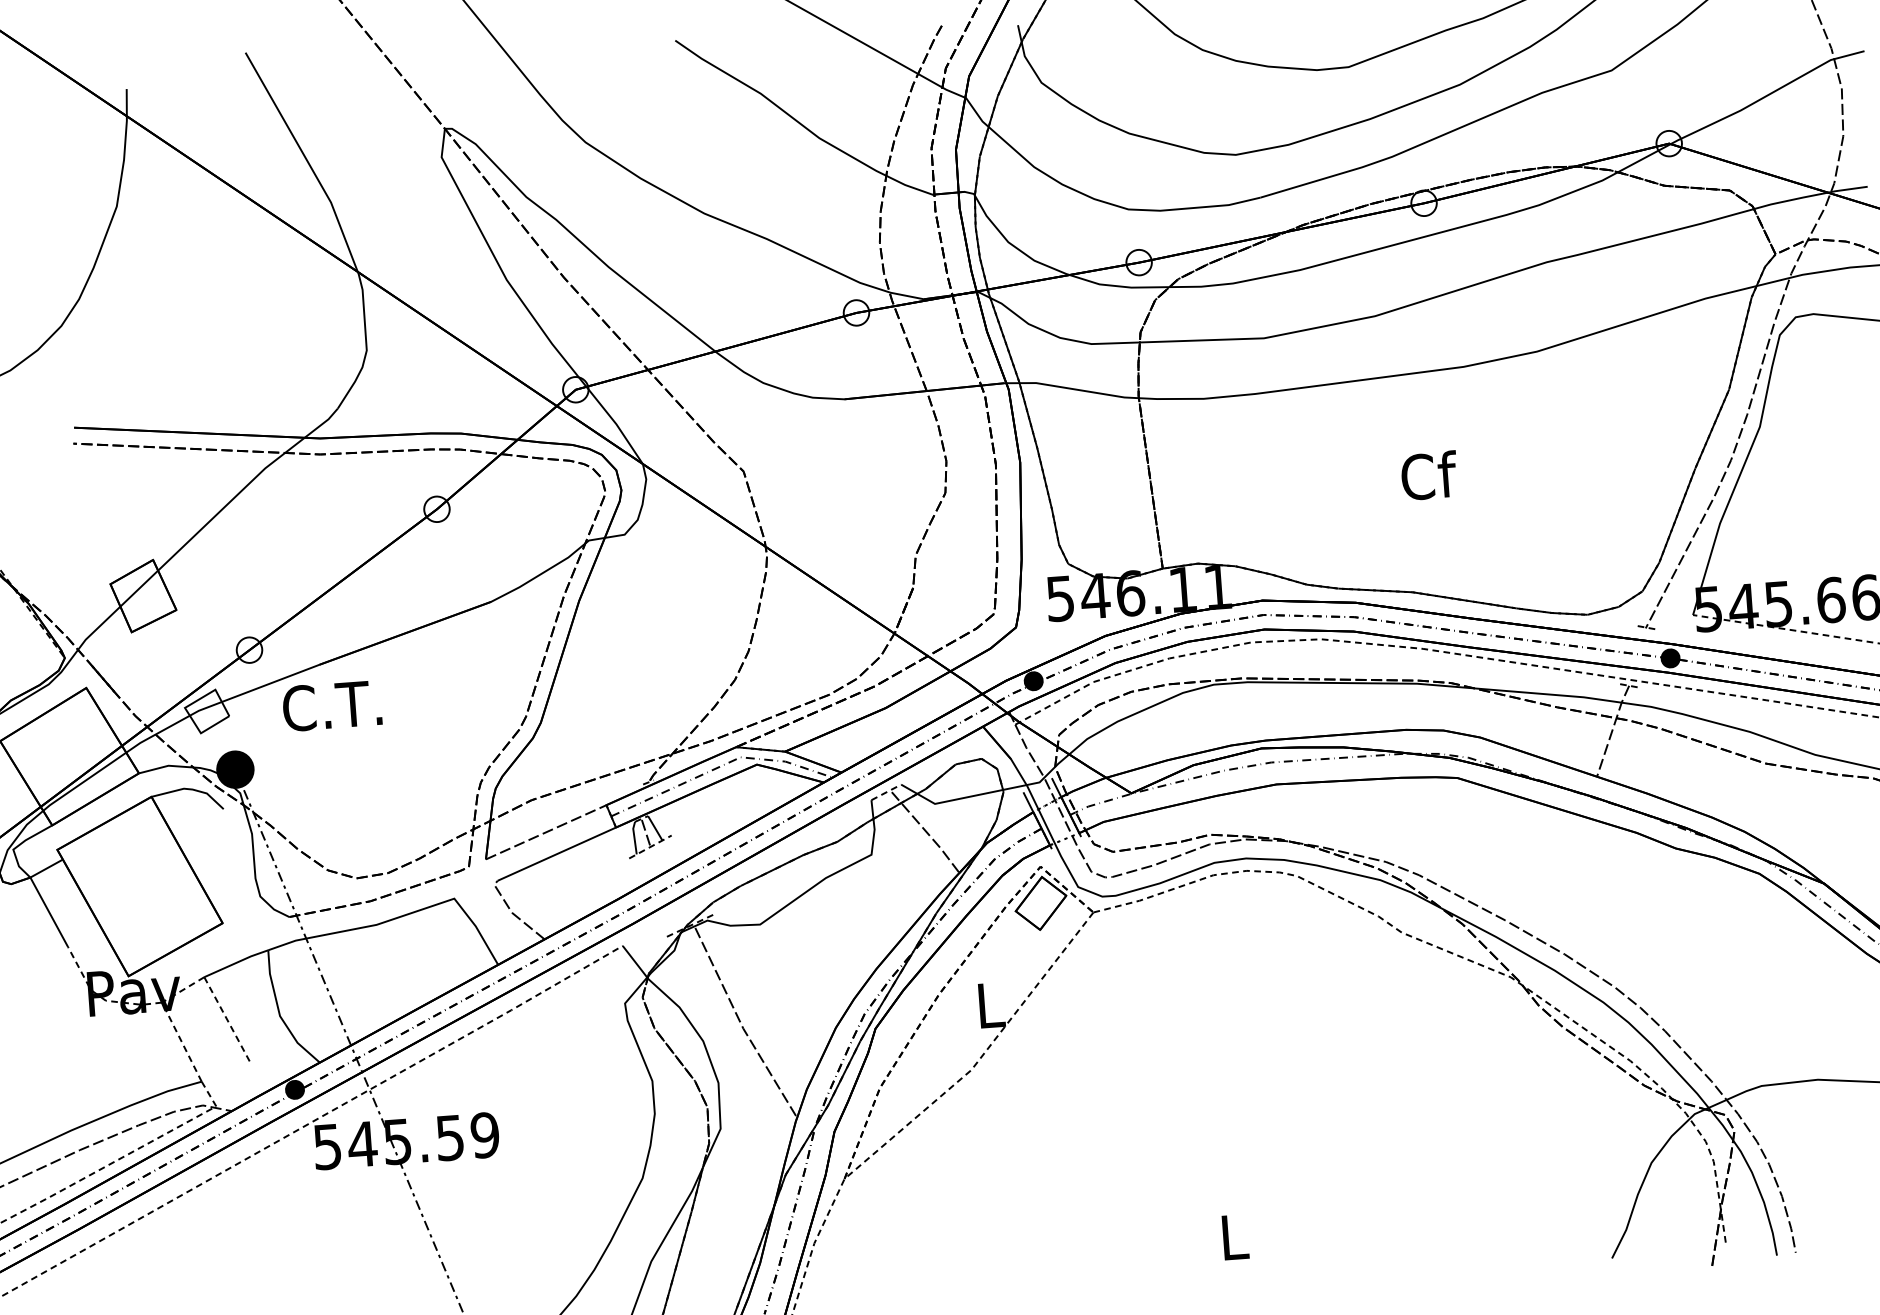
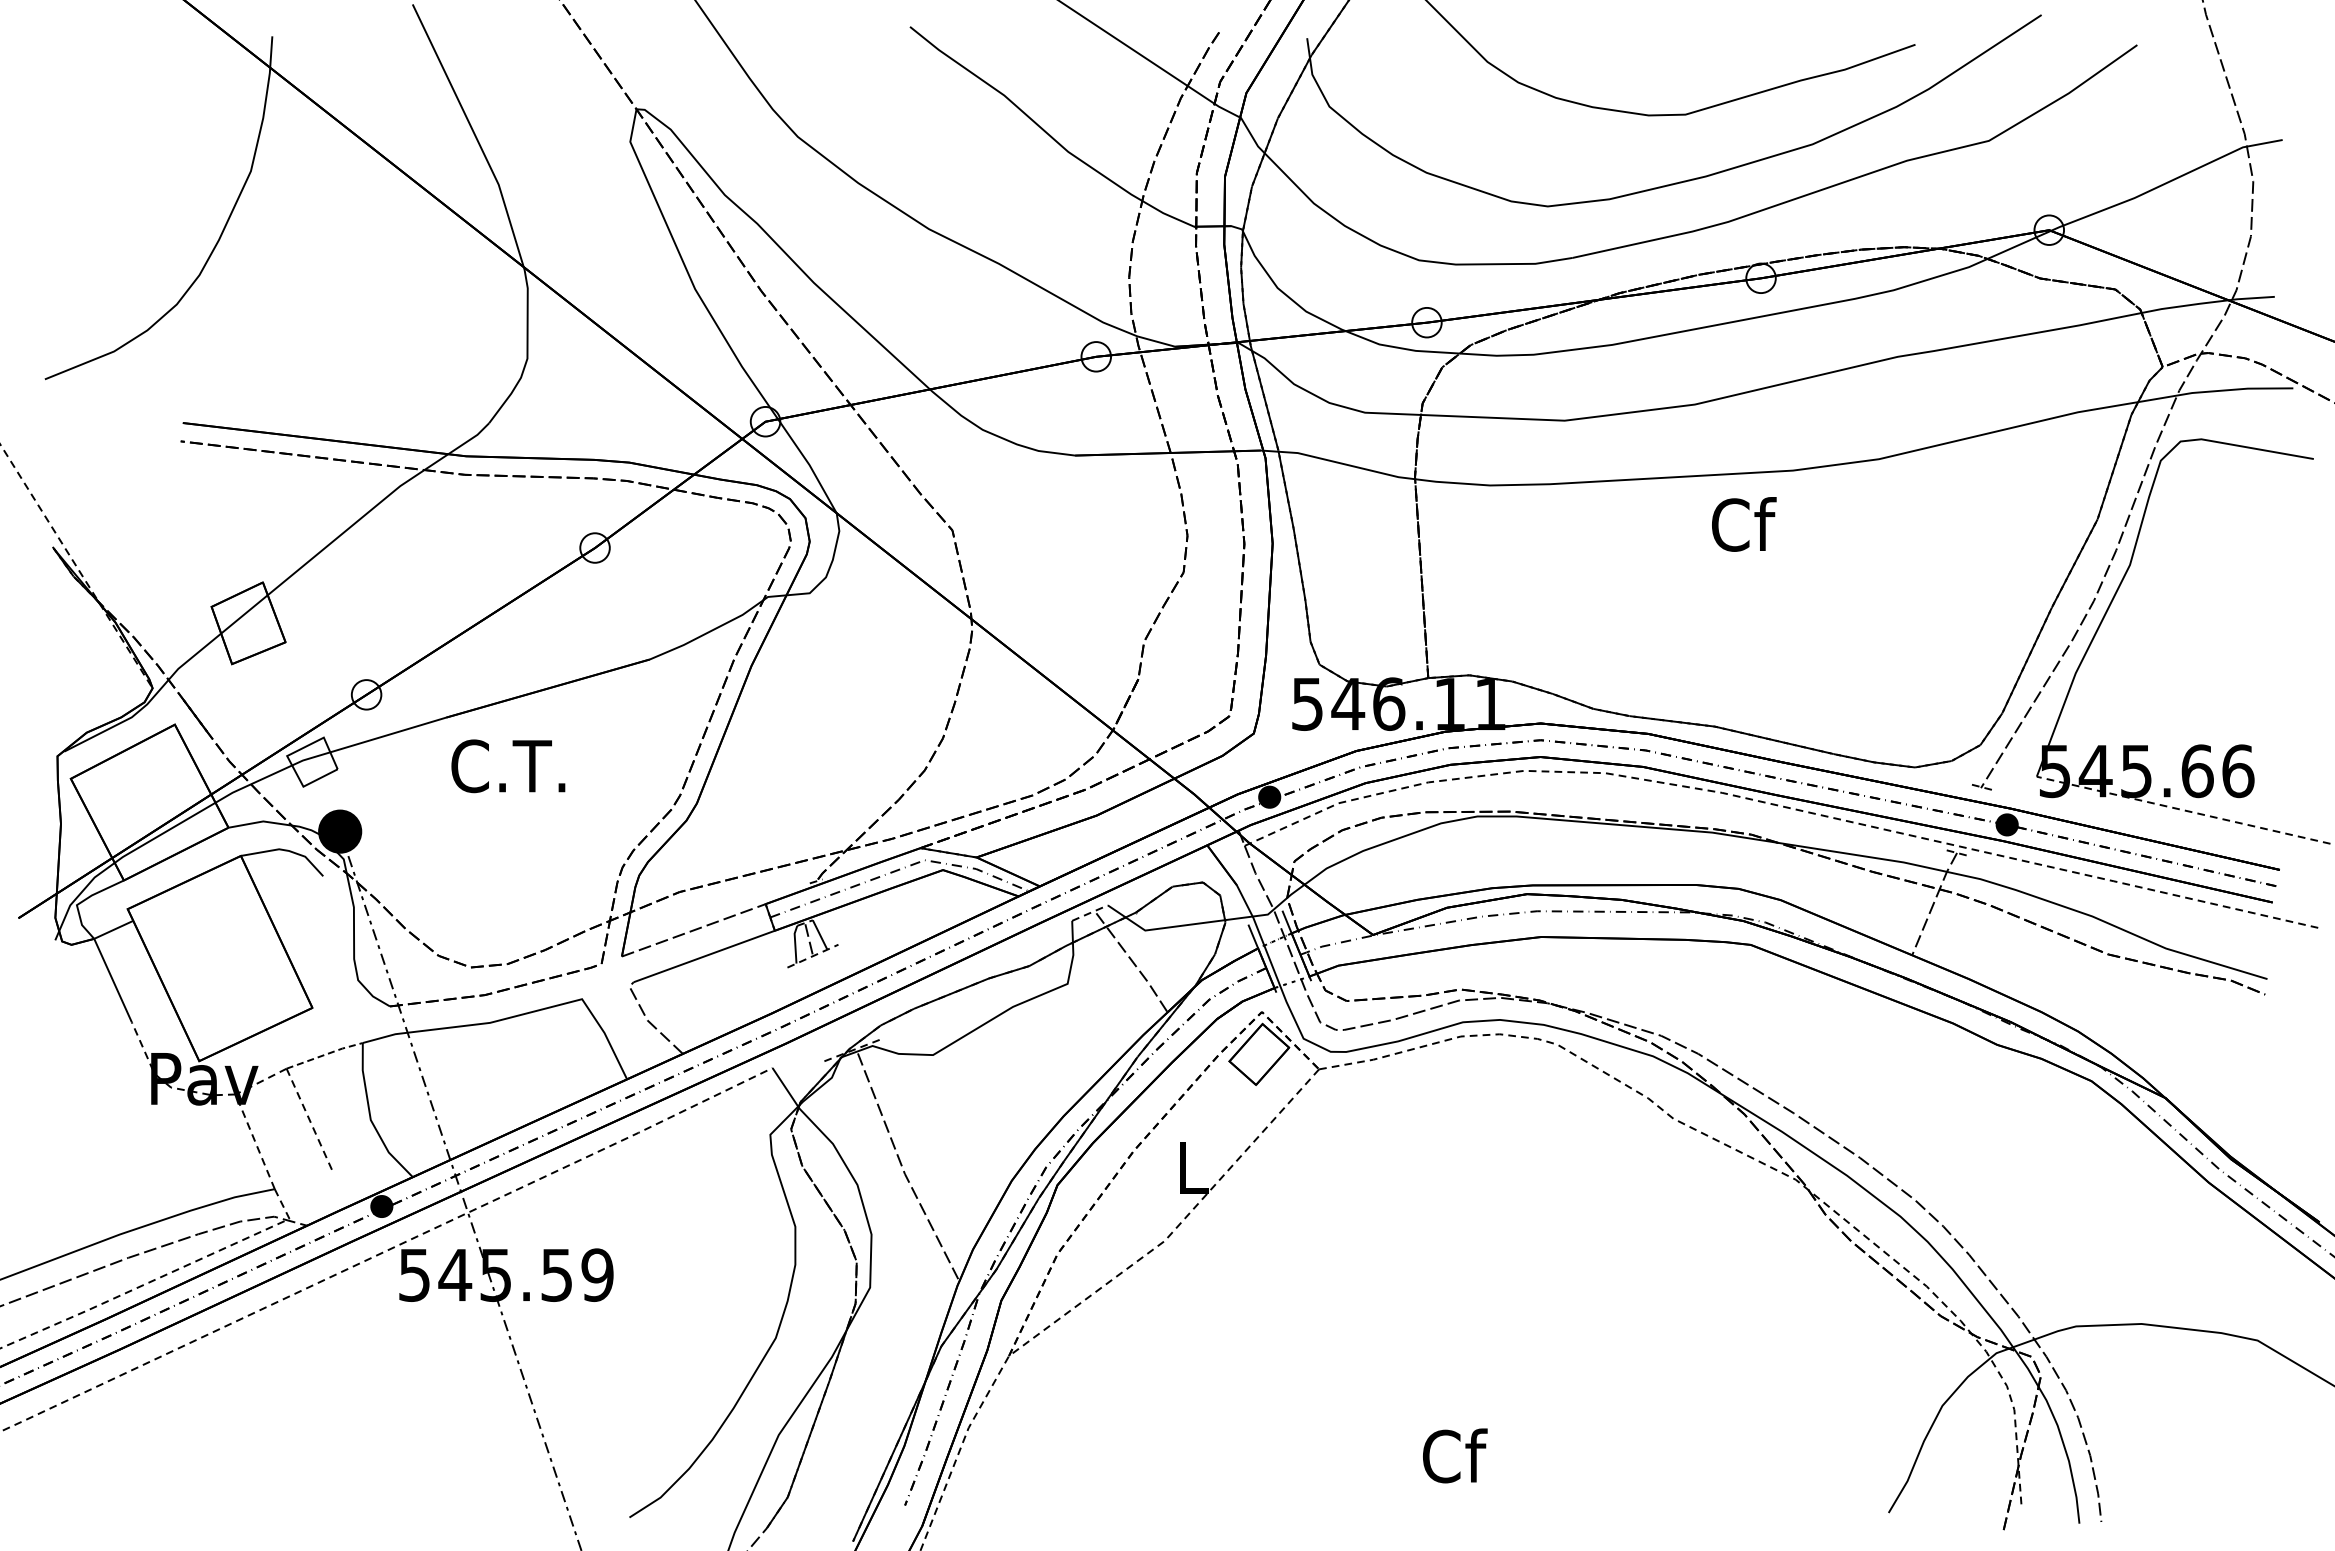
text: (1429, 475) -> (1744, 524), moved
text: (332, 706) -> (508, 766), moved
line: (236, 962) -> (325, 1054), solid -> dashed
text: (1235, 1236) -> (1455, 1455), L -> Cf

